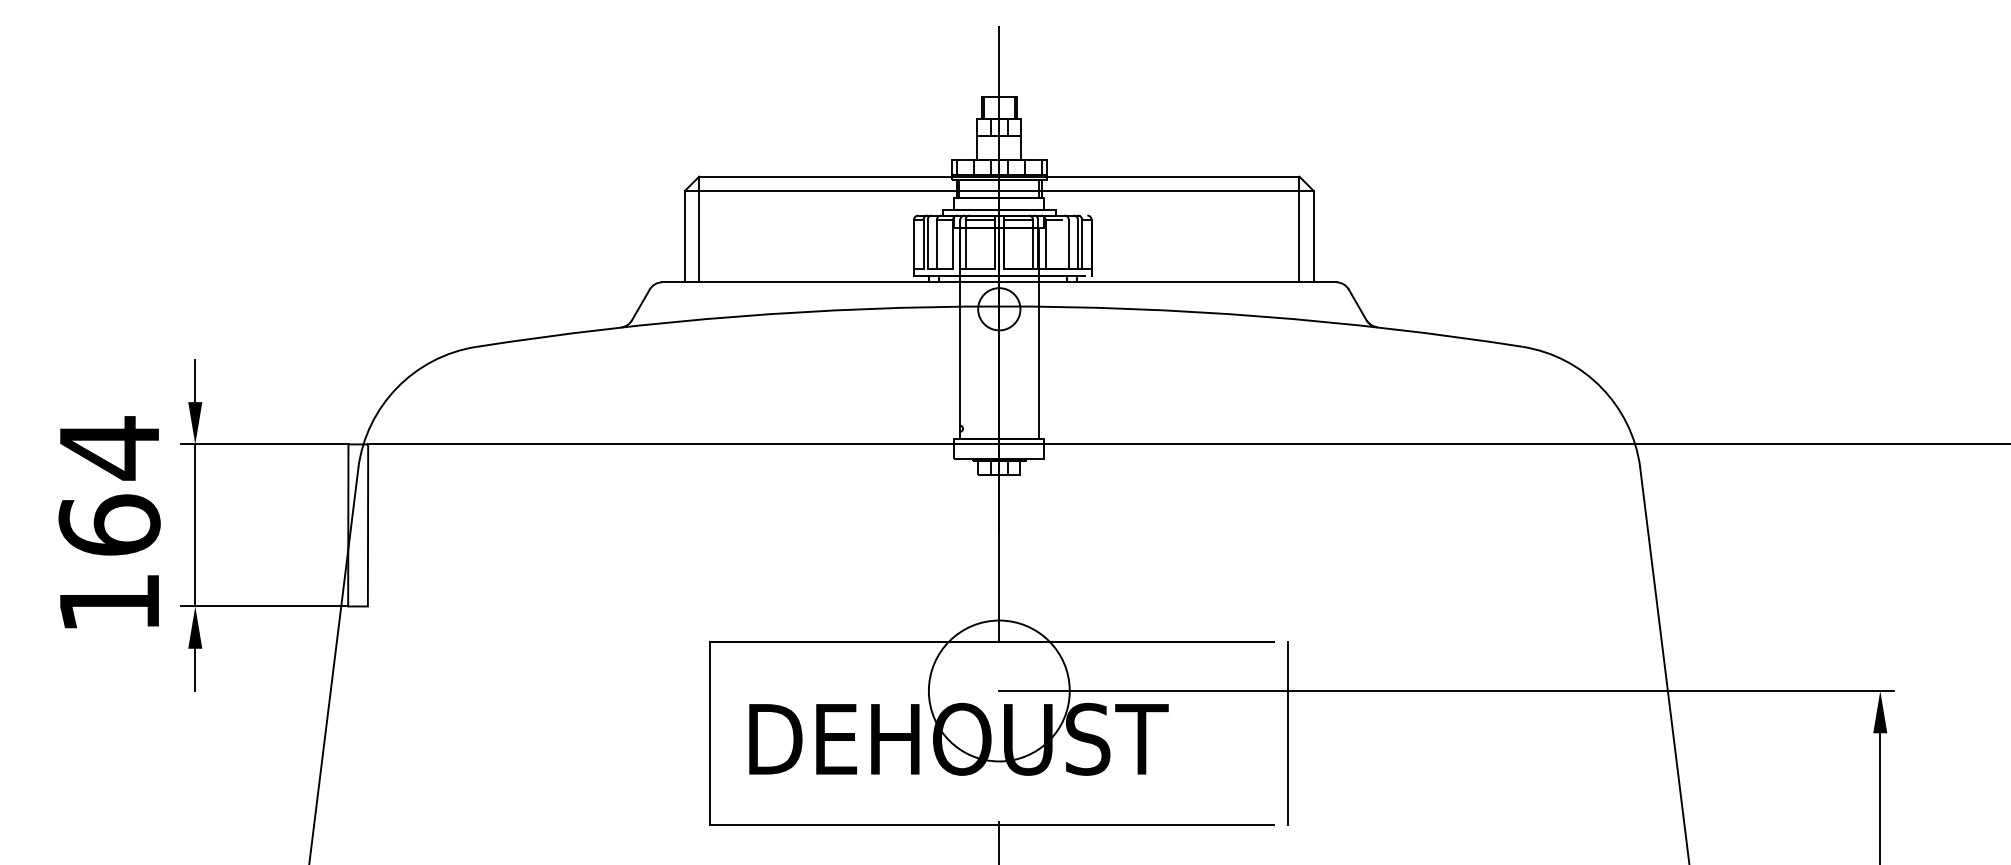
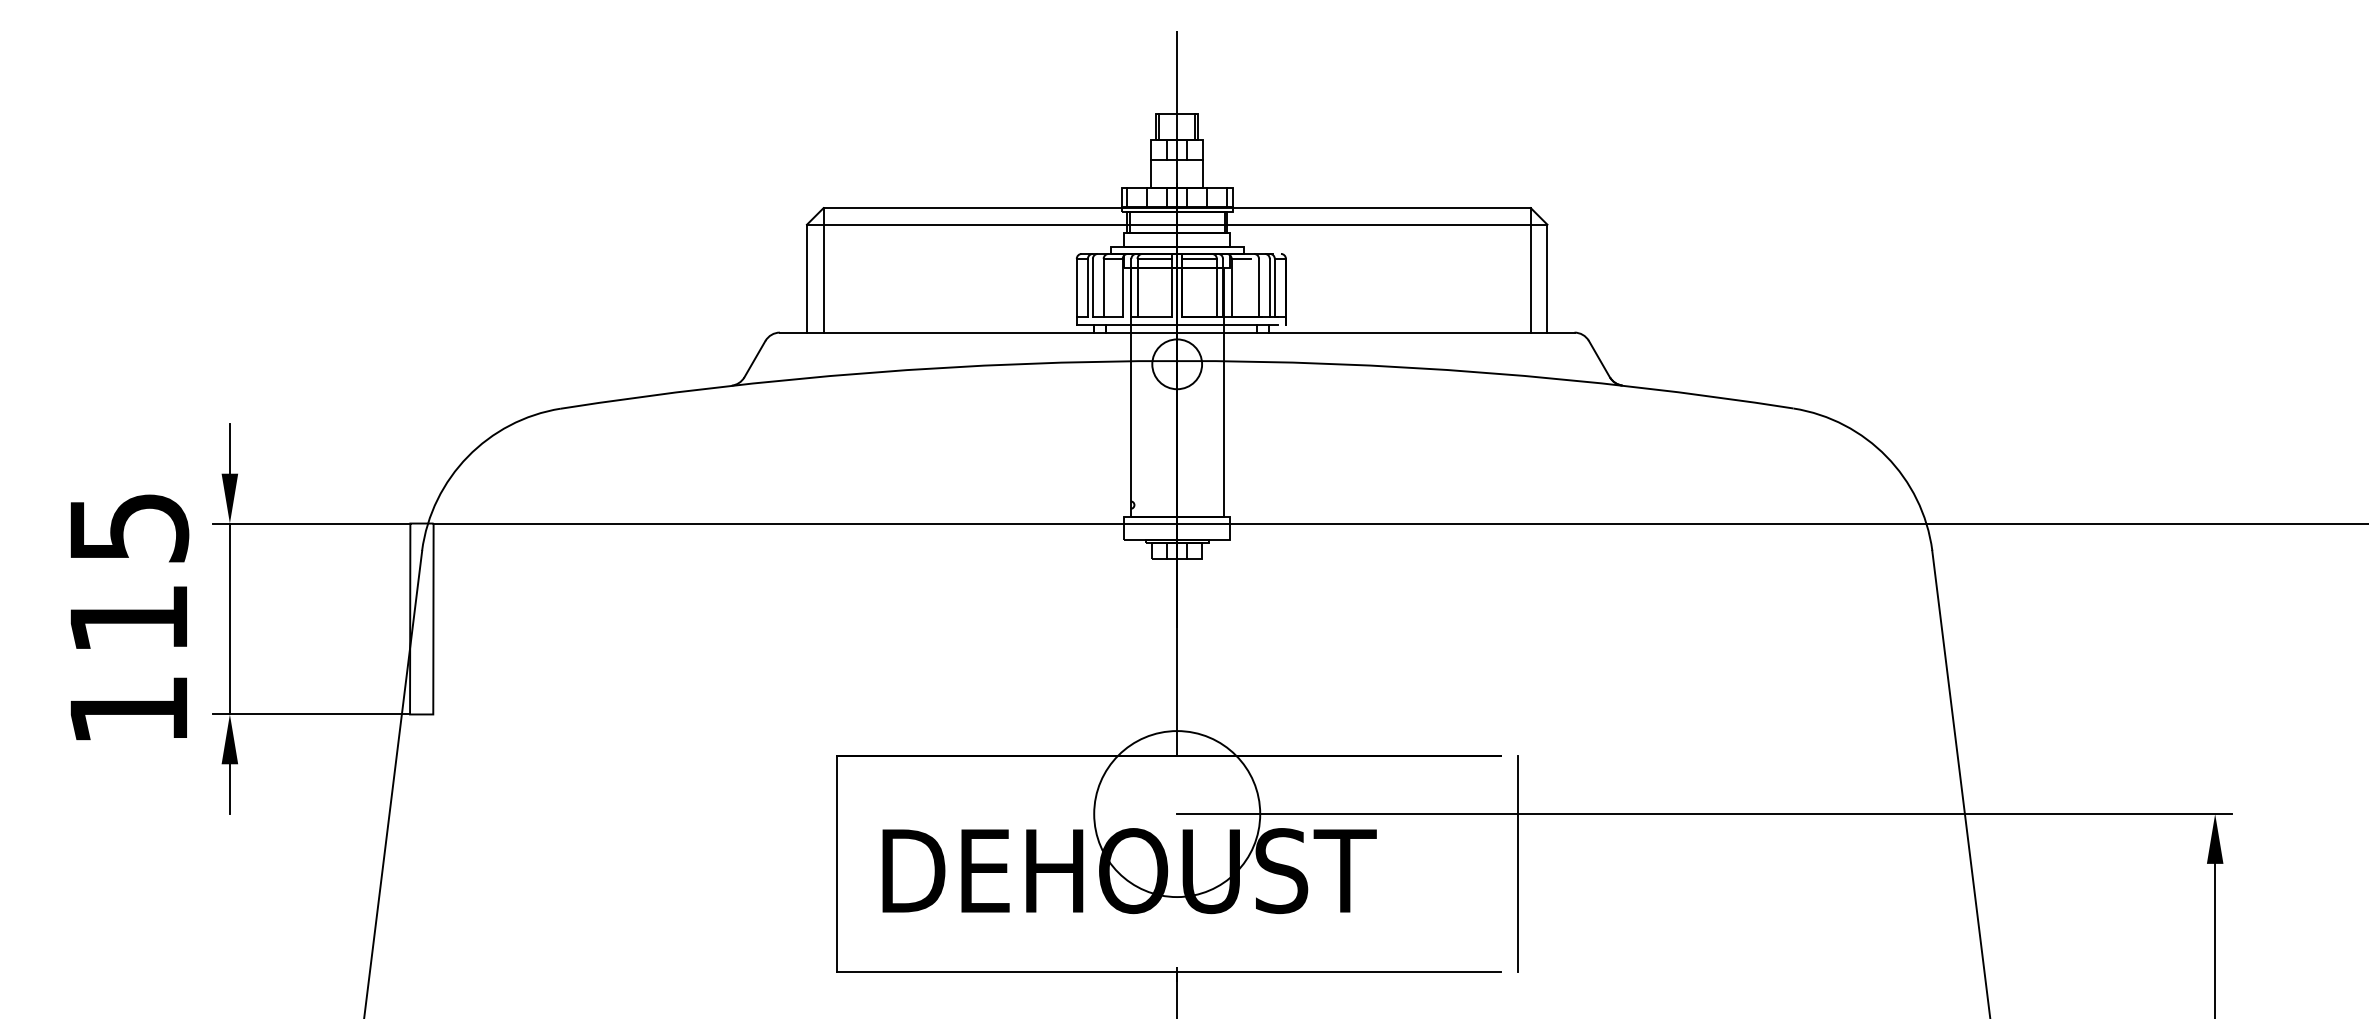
text: (109, 485) -> (128, 571), 164 -> 115

